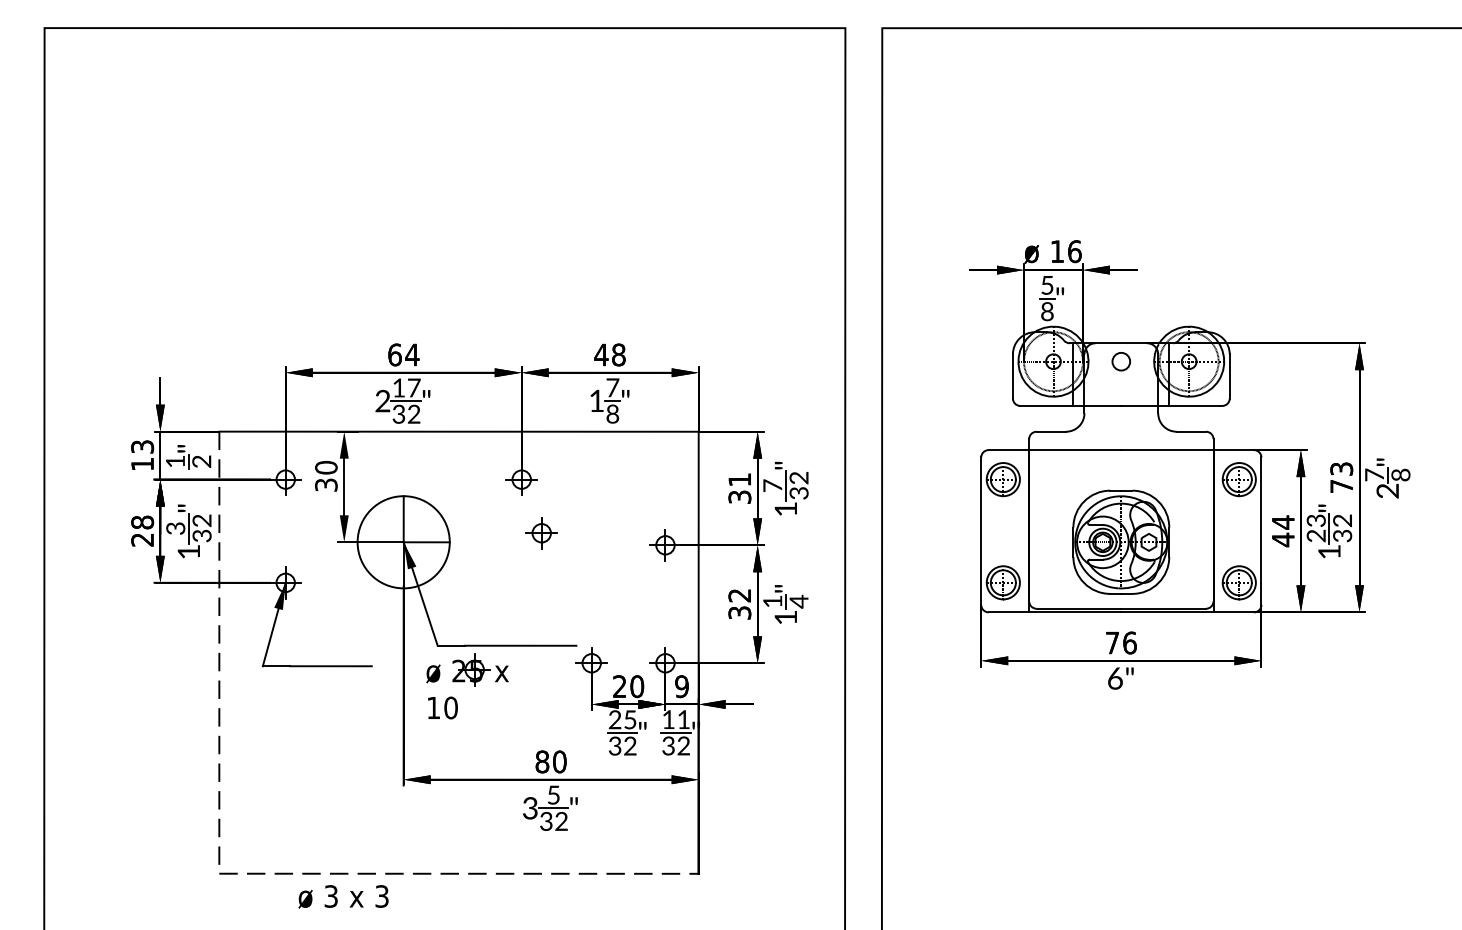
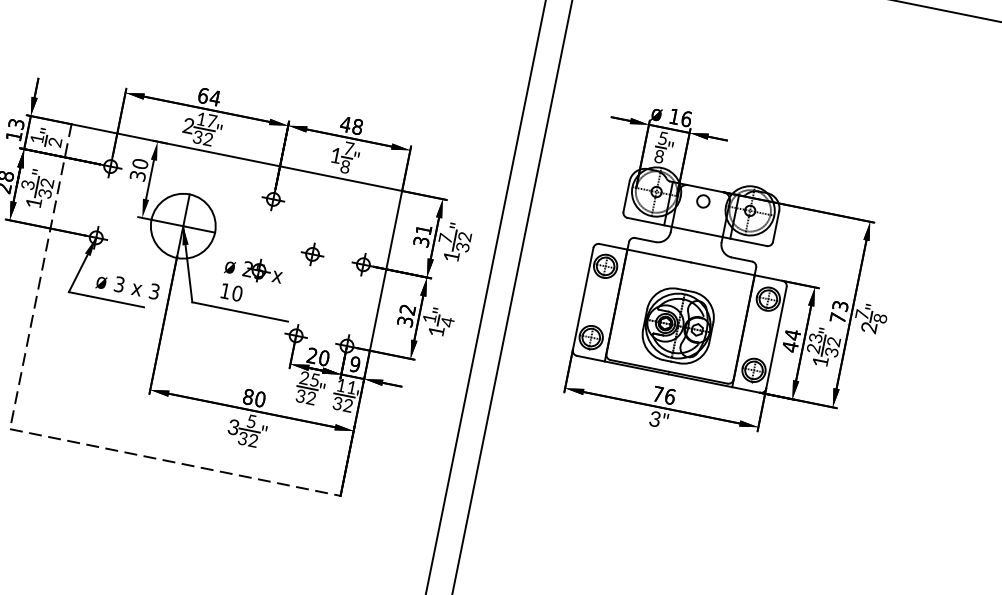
part: (541, 533) -> (312, 254), moved
text: (1114, 678) -> (654, 419), 6"\f] -> 3"\f]
part: (467, 686) -> (251, 281), moved
text: (343, 896) -> (127, 286), moved

